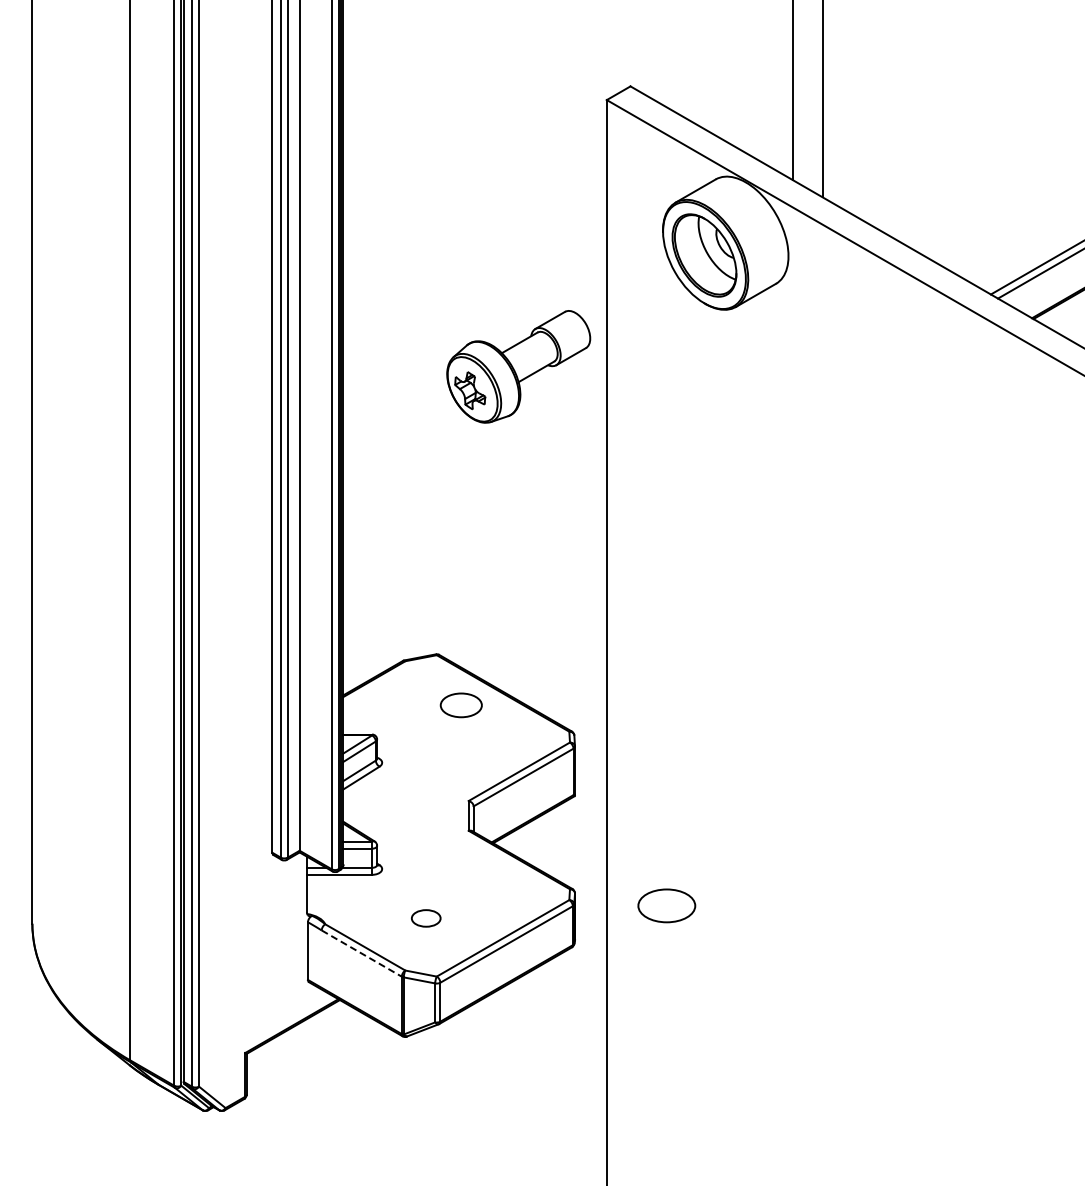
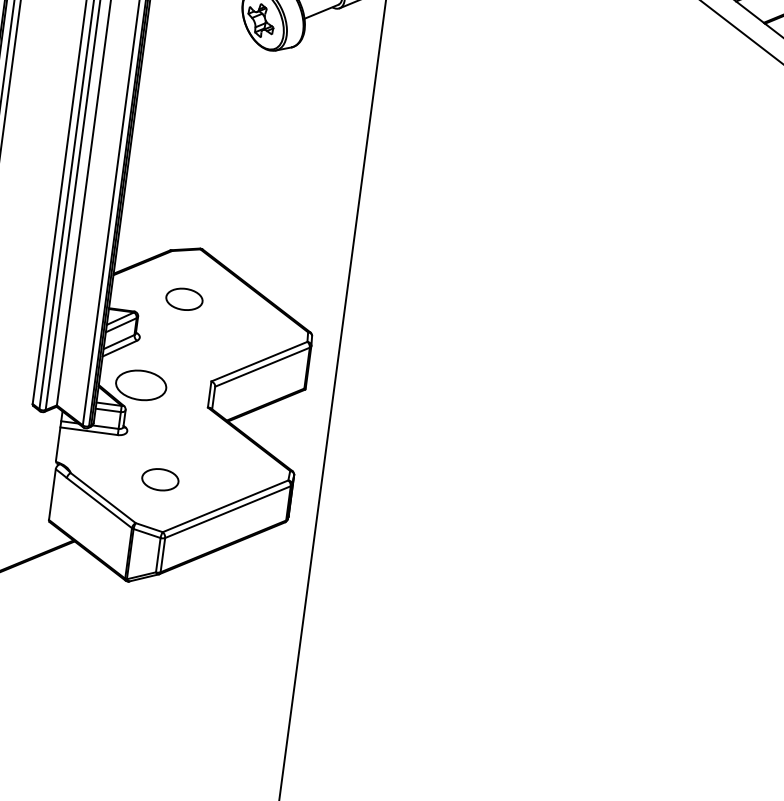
part: (460, 705) -> (183, 299), moved
part: (666, 905) -> (140, 385), moved
part: (425, 918) -> (159, 479), size x1.43
line: (362, 953) -> (100, 503), dashed -> solid

